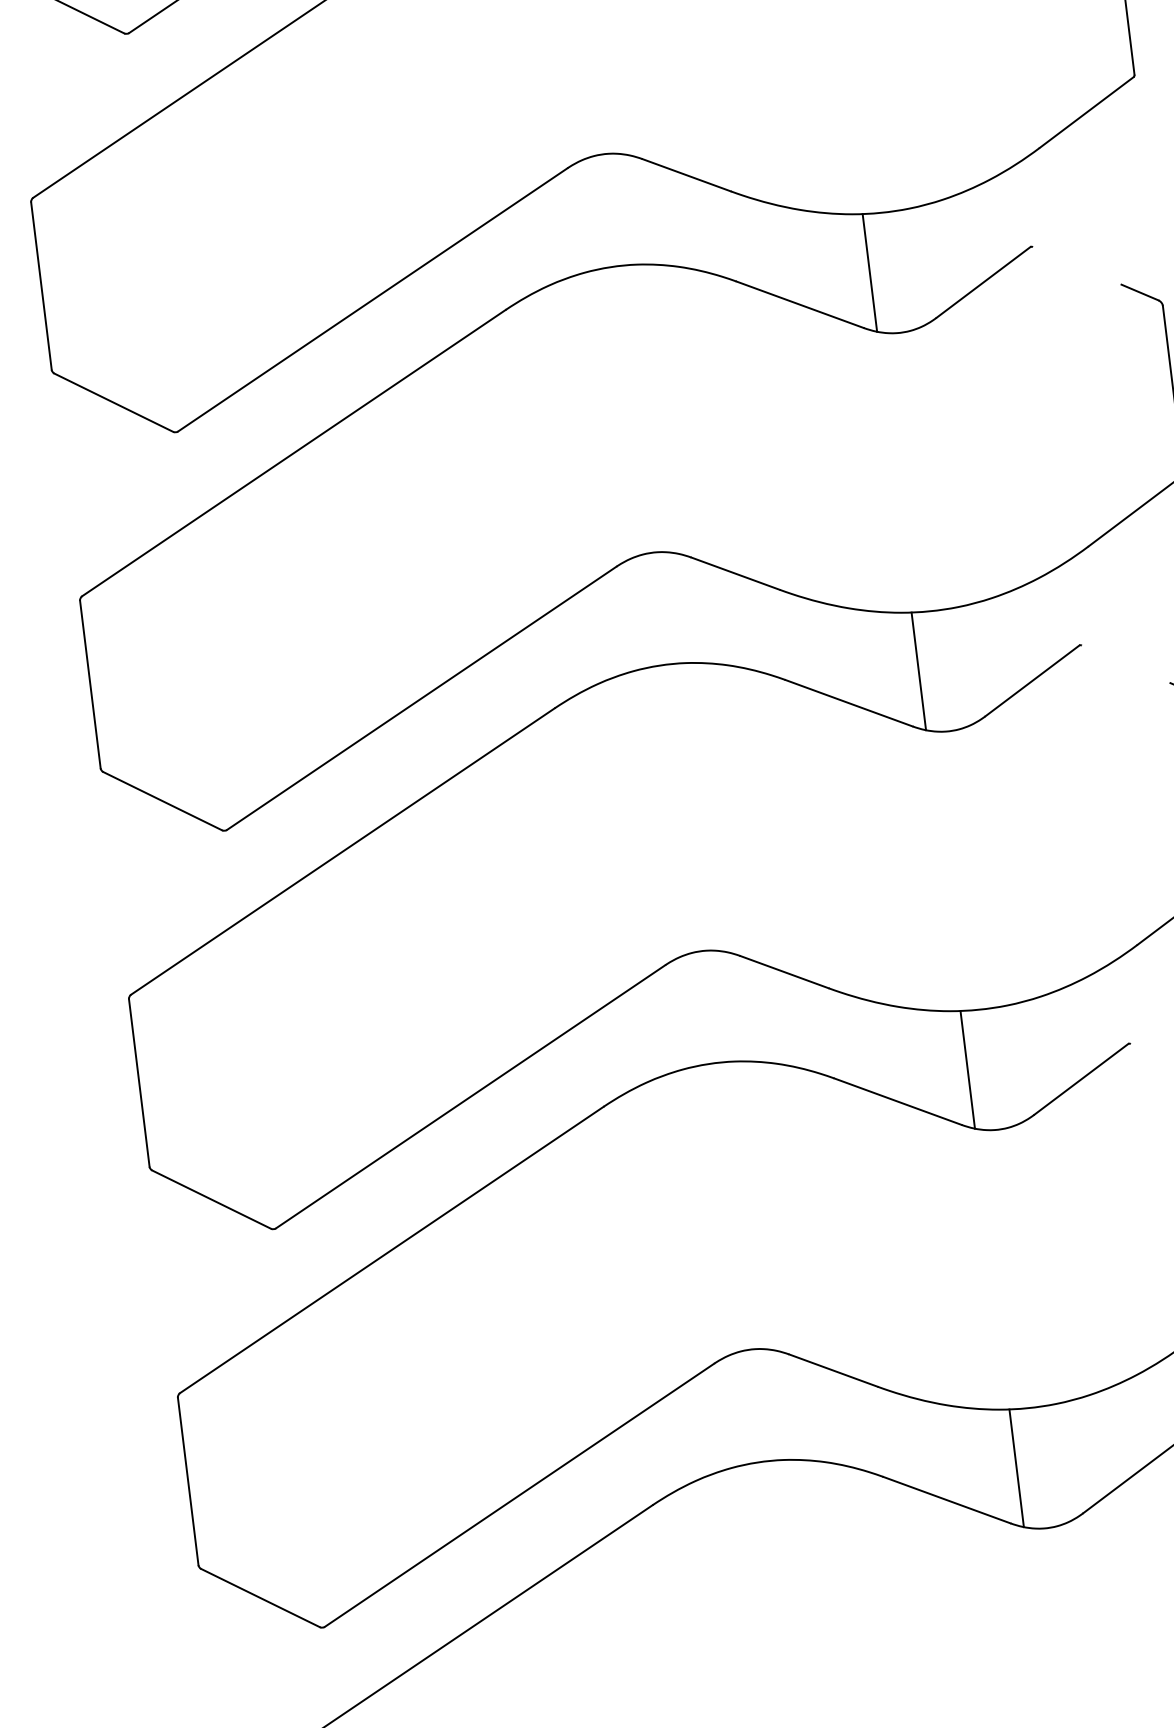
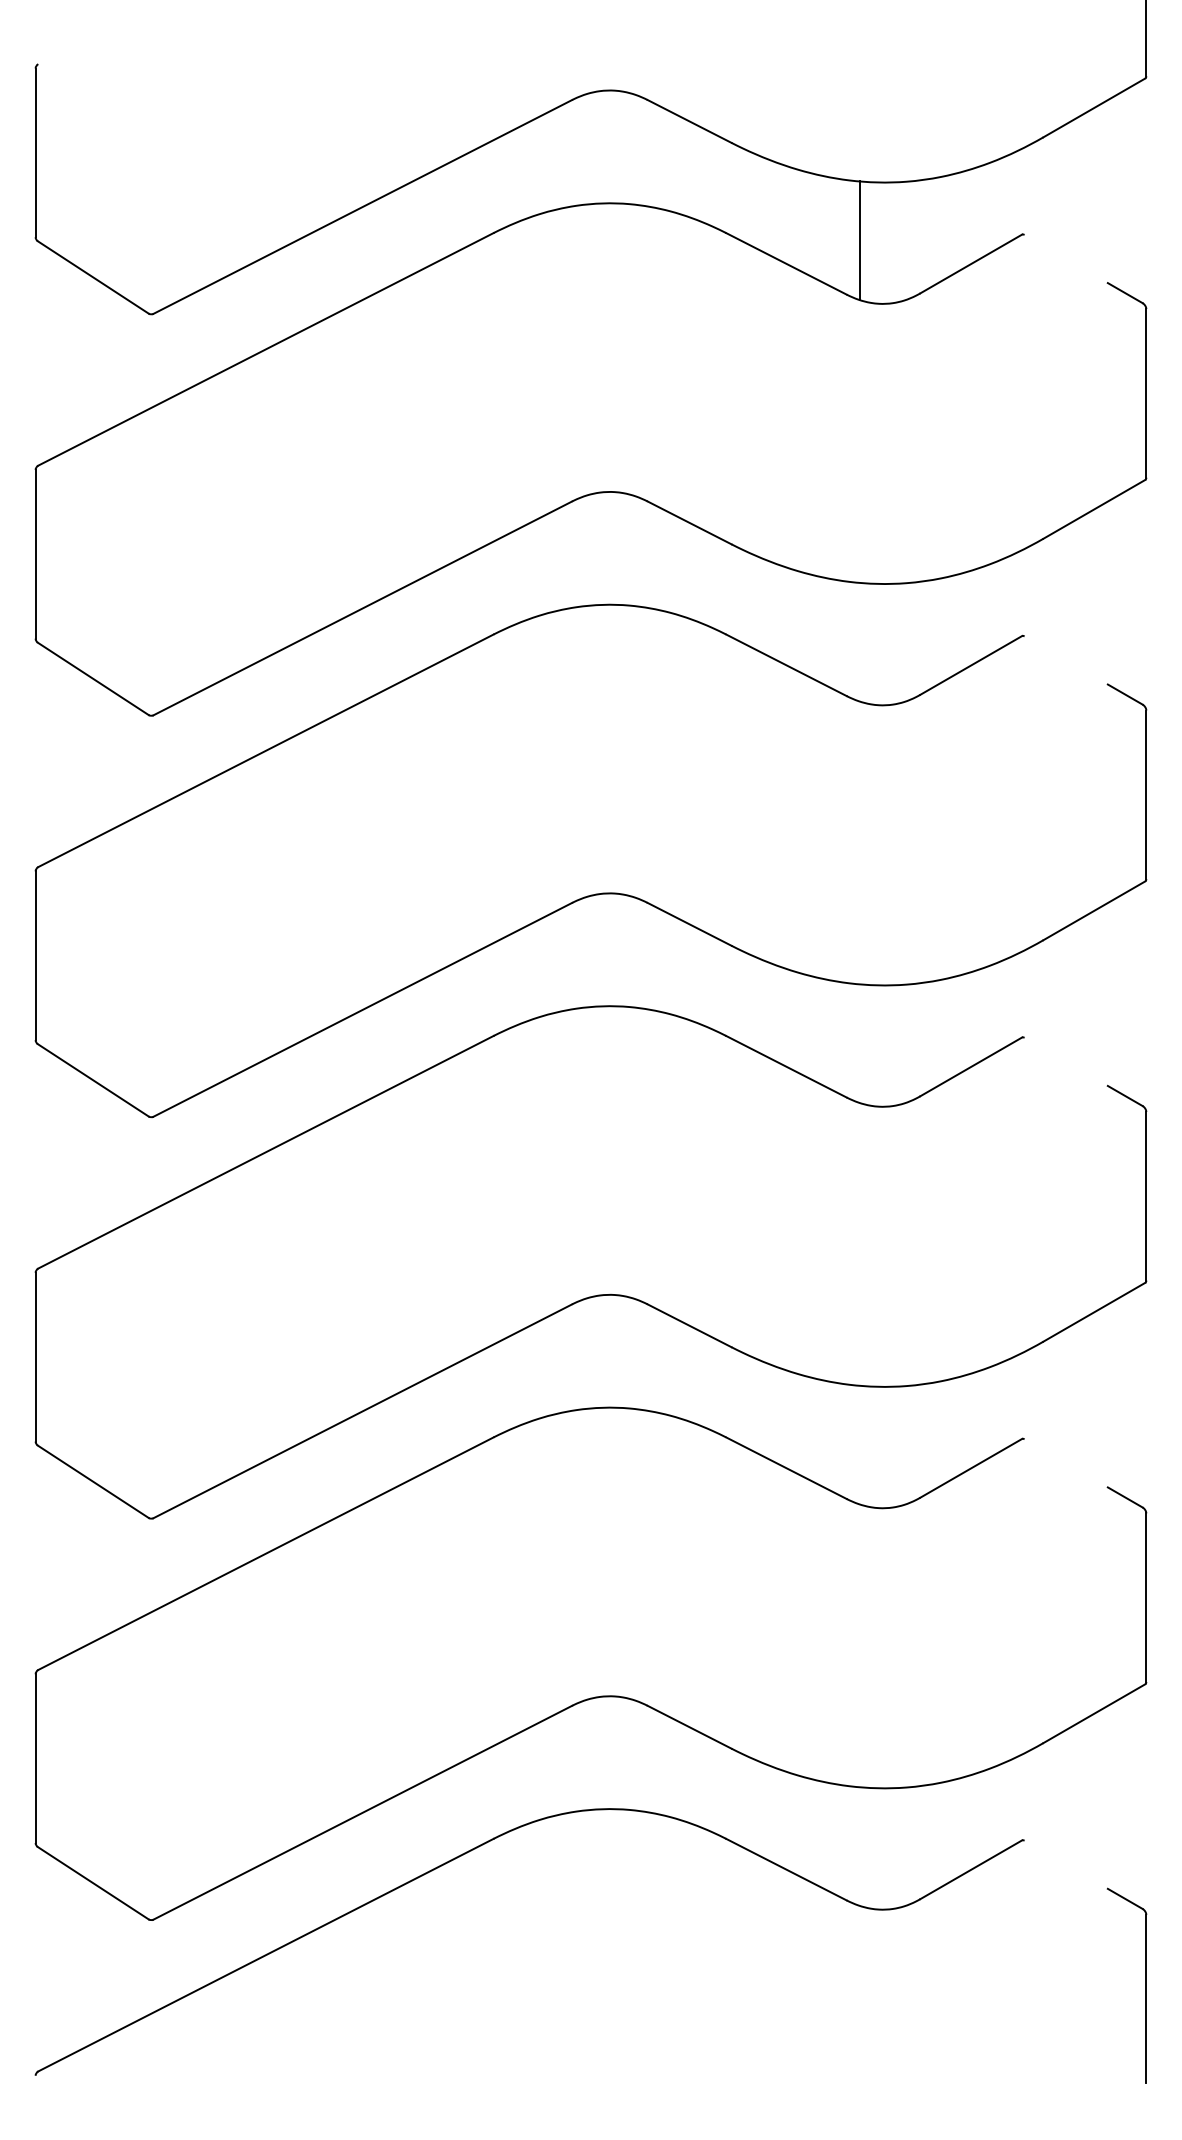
line: (869, 272) -> (859, 641), removed
line: (918, 671) -> (859, 1043), removed
line: (967, 1069) -> (859, 1444), removed
line: (1016, 1468) -> (859, 1846), removed

